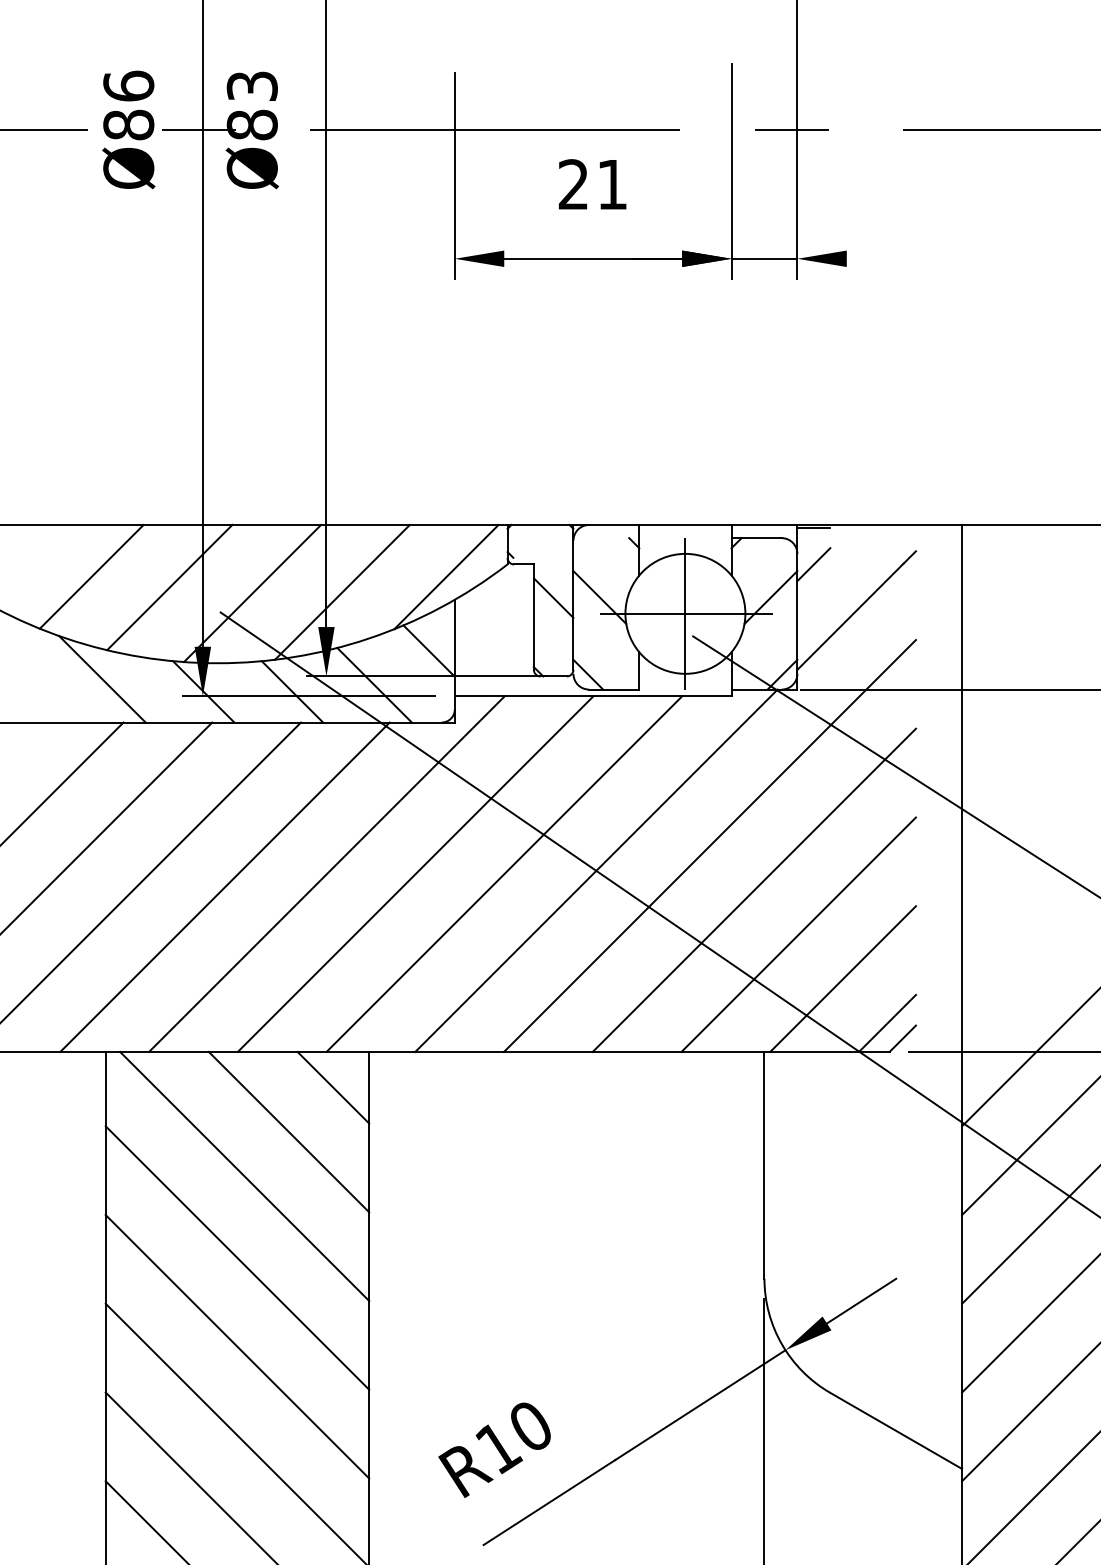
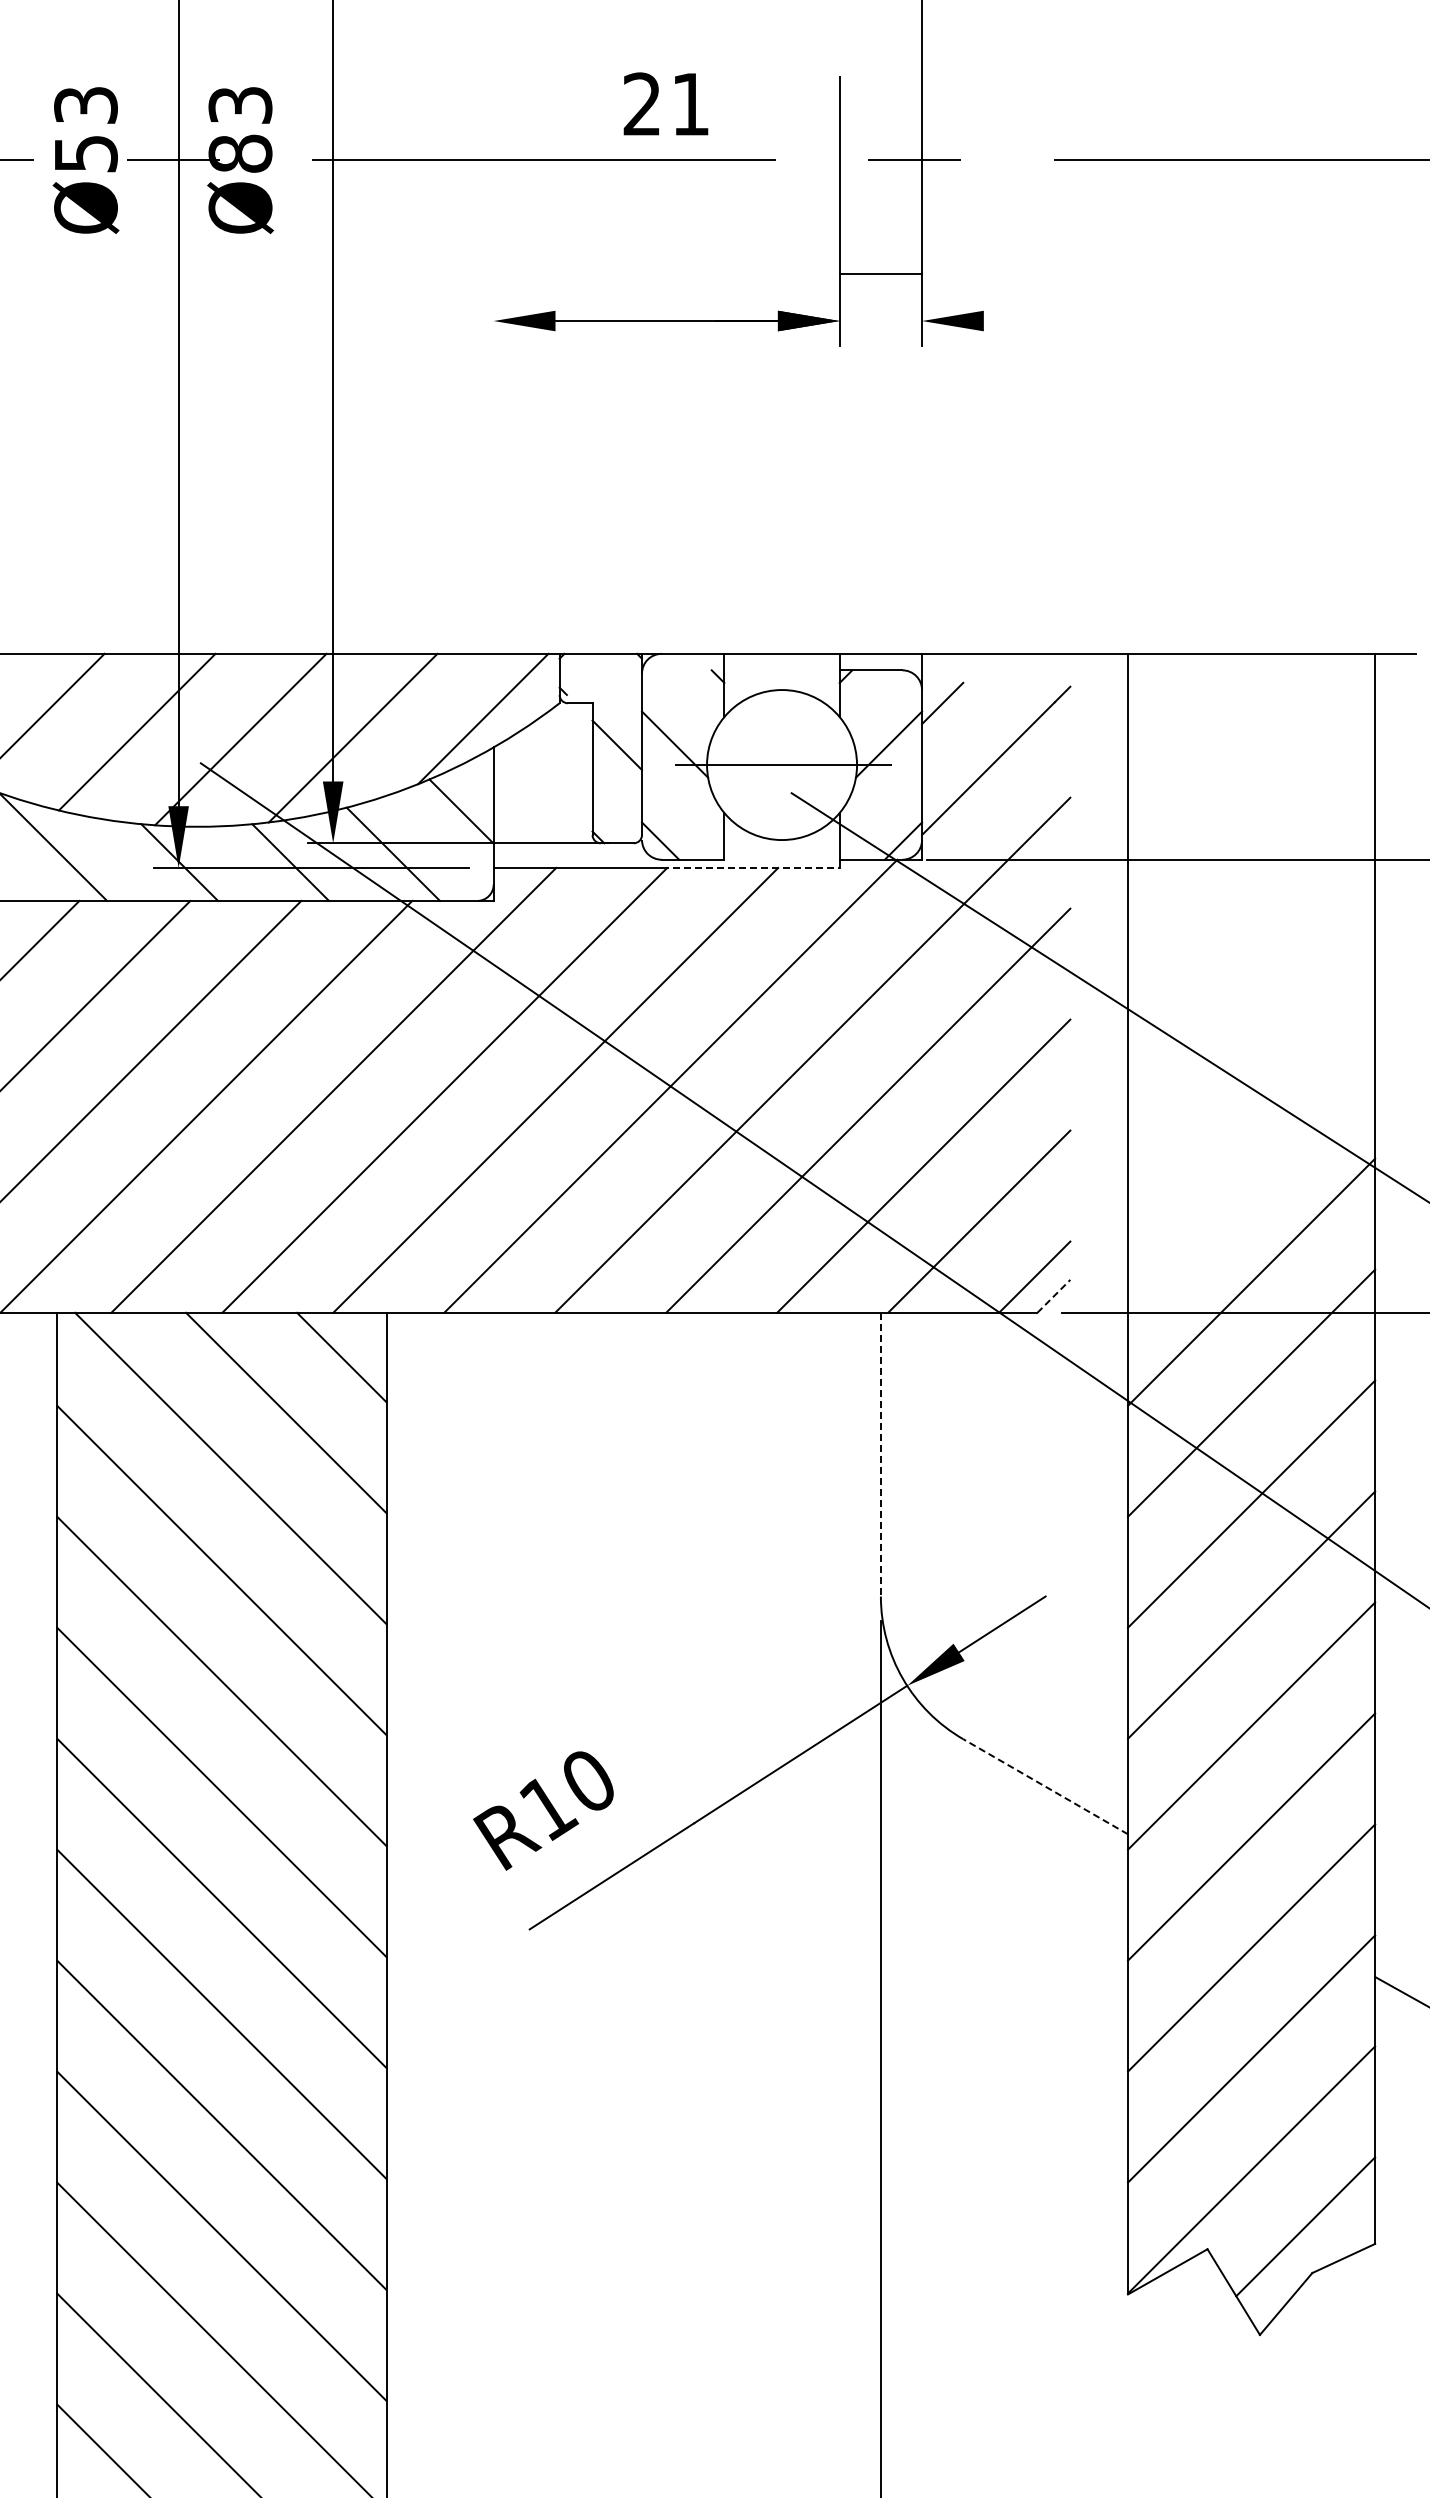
text: (128, 104) -> (85, 128), Ø86 -> Ø53
line: (454, 175) -> (493, 216), removed
text: (592, 183) -> (665, 103), moved
line: (764, 259) -> (880, 274), moved
line: (813, 527) -> (942, 657), removed
line: (685, 613) -> (782, 764), removed
line: (660, 696) -> (750, 868), solid -> dashed
line: (903, 1038) -> (1054, 1296), solid -> dashed
line: (764, 1165) -> (880, 1454), solid -> dashed
line: (896, 1430) -> (1045, 1786), solid -> dashed

